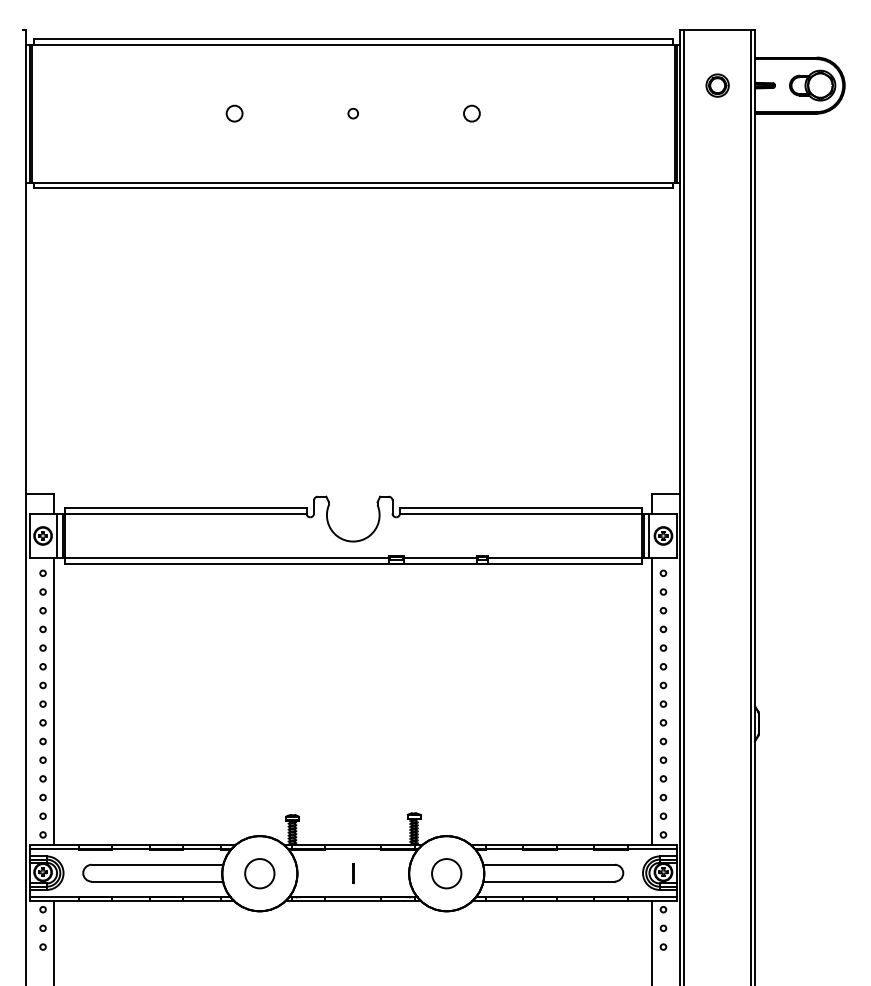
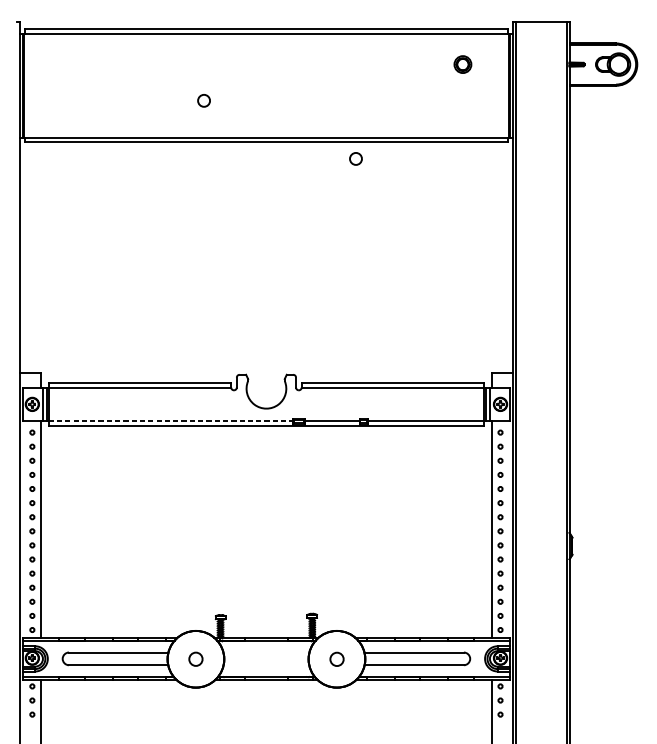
part: (717, 85) -> (462, 64), moved
circle: (234, 113) -> (203, 100), moved
circle: (352, 113) -> (265, 85), removed
circle: (471, 113) -> (355, 158), moved
line: (227, 558) -> (171, 421), solid -> dashed
circle: (259, 873) -> (195, 659), size x0.6
line: (353, 873) -> (266, 659), removed
circle: (446, 873) -> (336, 659), size x0.6

